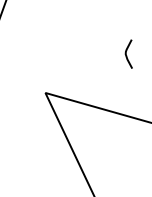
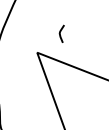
curve: (126, 53) -> (60, 33), moved

